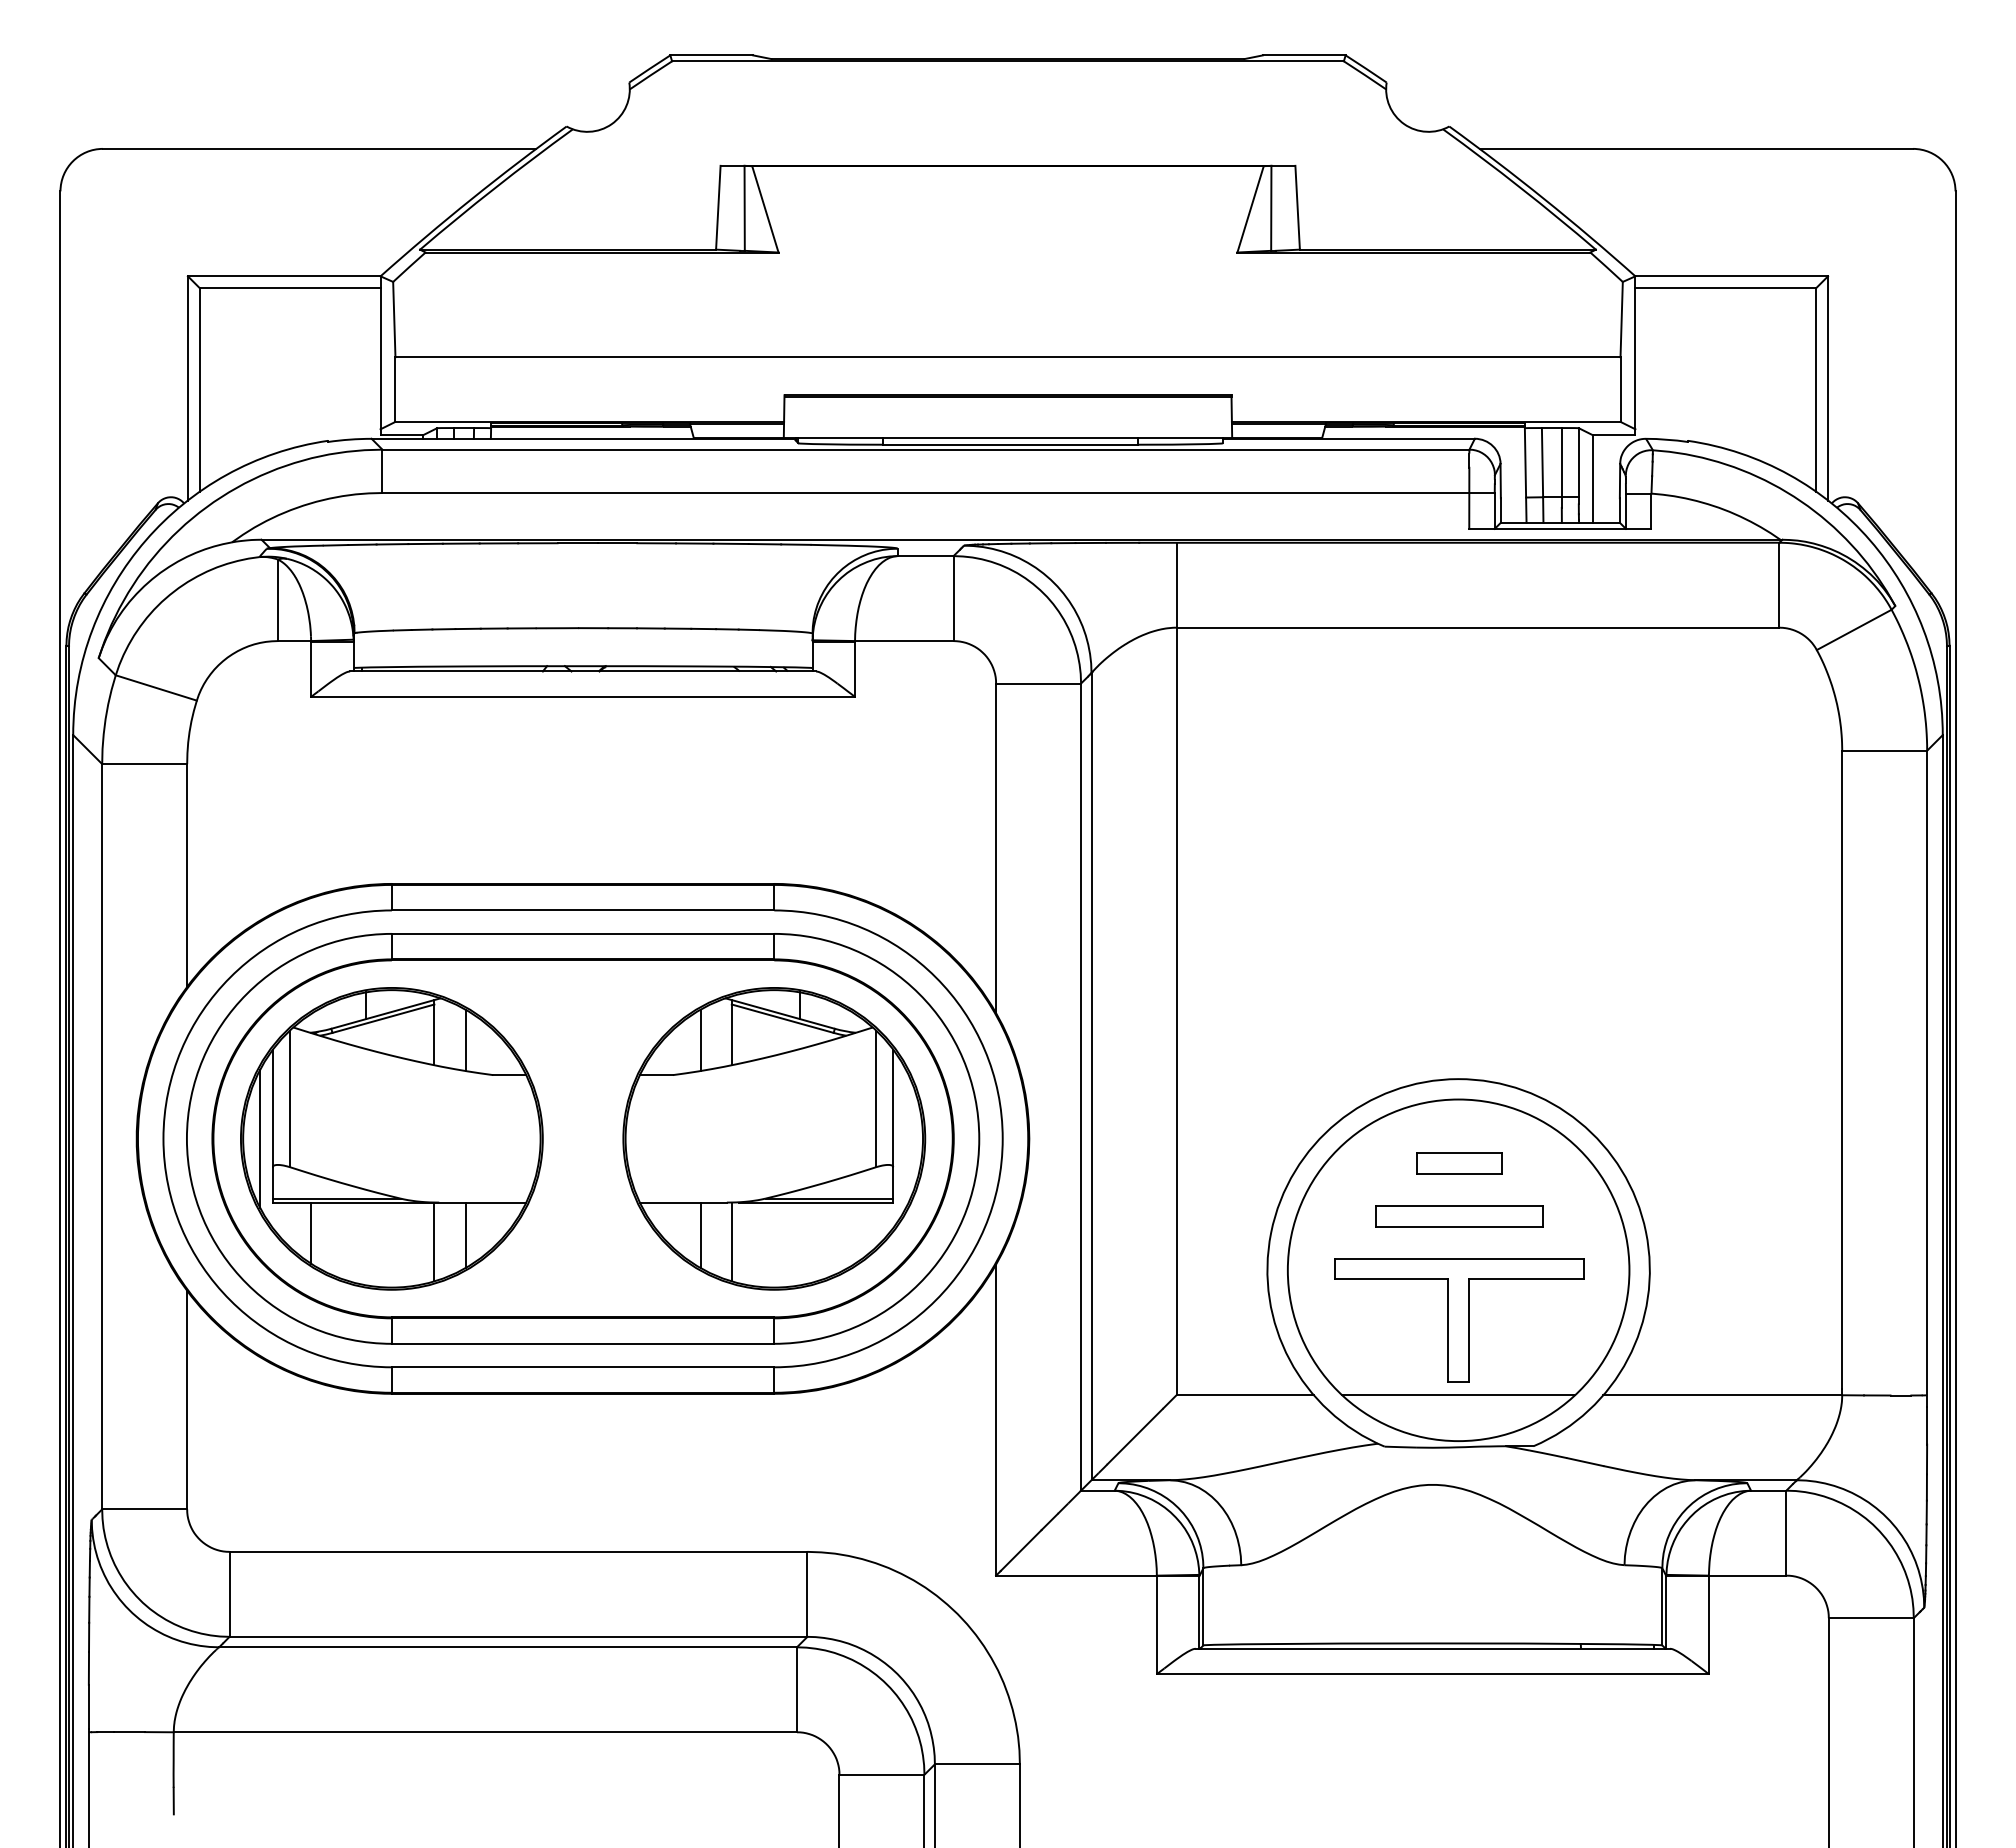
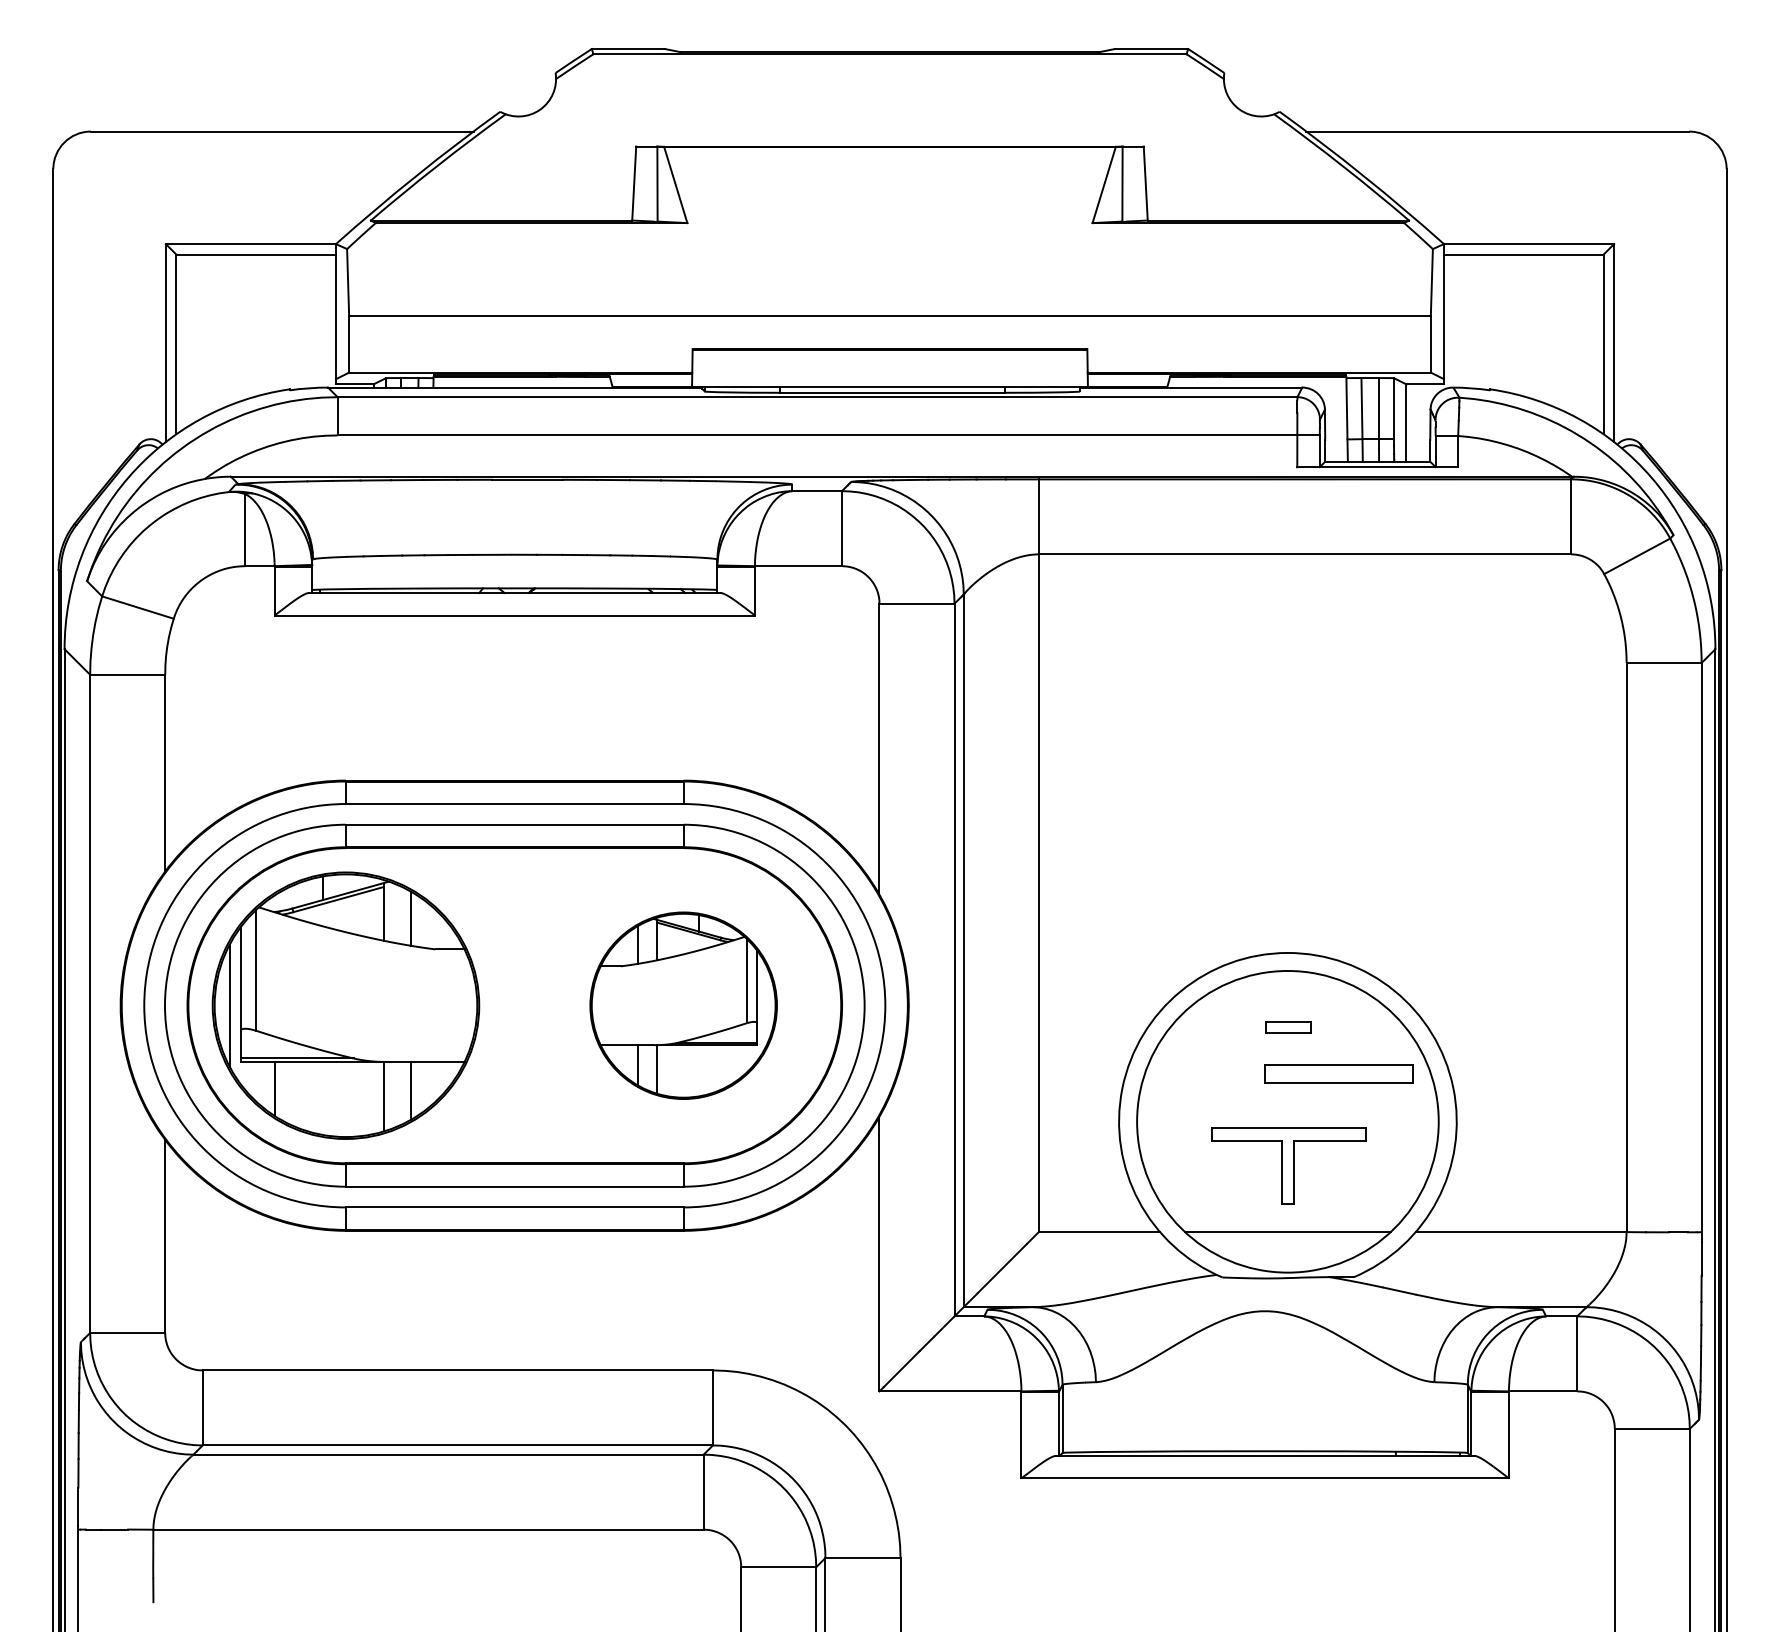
part: (774, 1138) -> (683, 1005), size x0.7
part: (1459, 1163) -> (1288, 1027), size x0.6
part: (1459, 1216) -> (1339, 1074), moved
part: (1459, 1320) -> (1288, 1166), size x0.7

